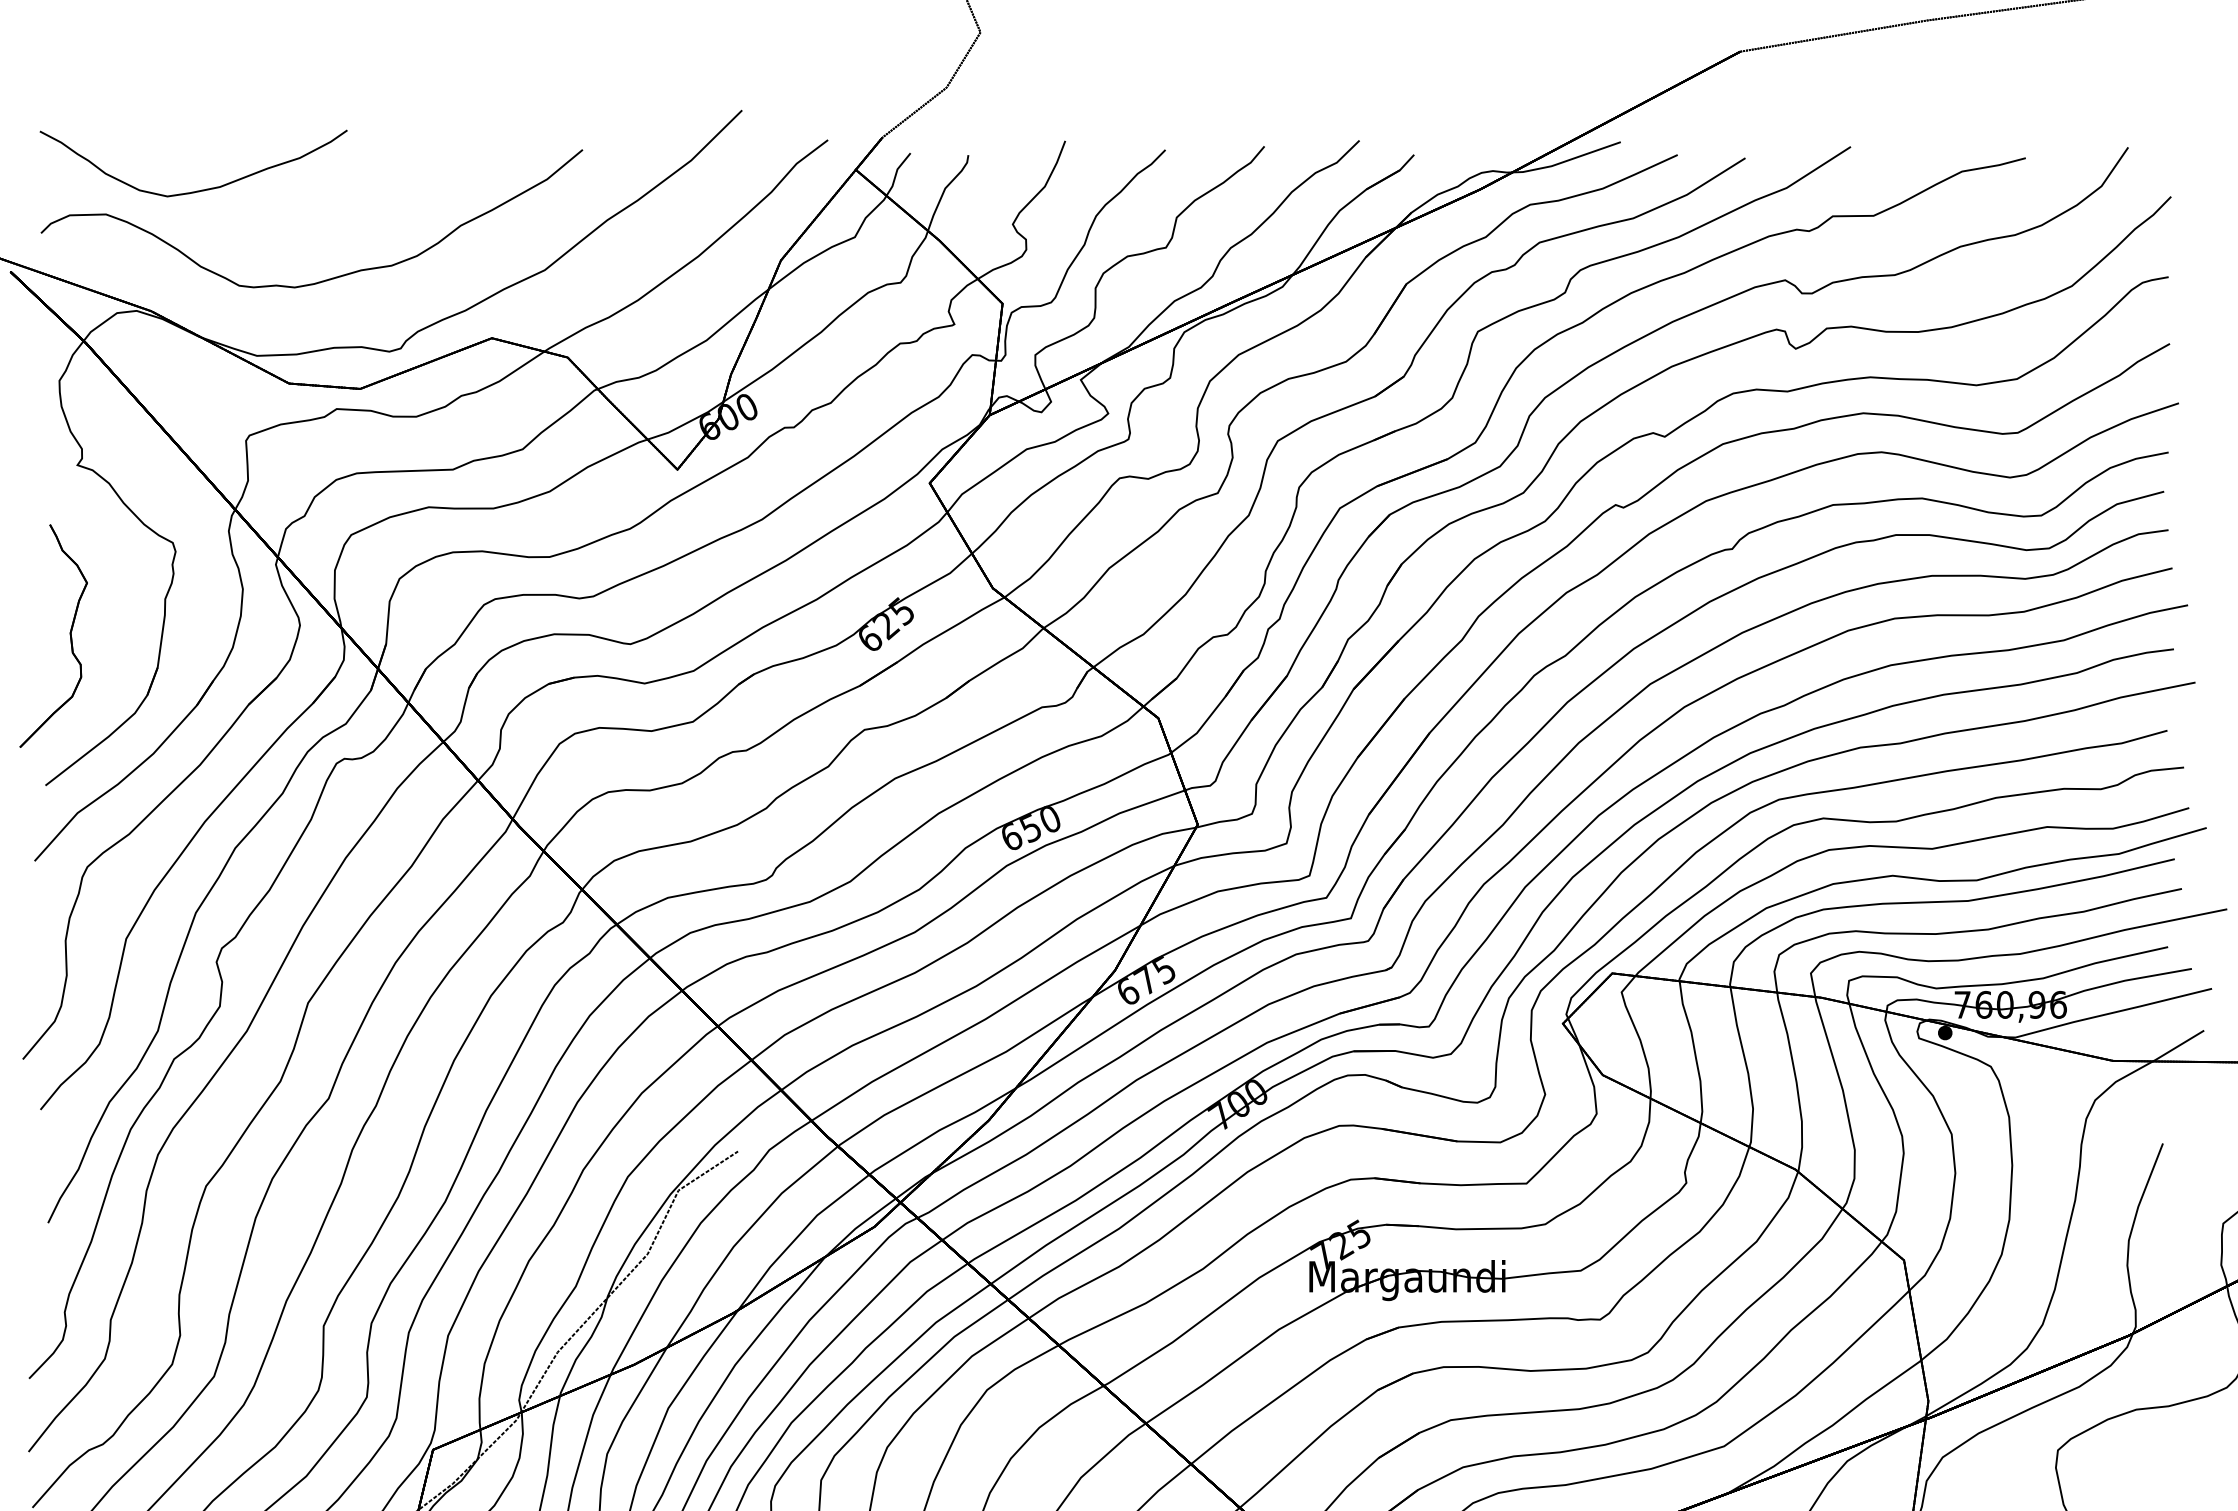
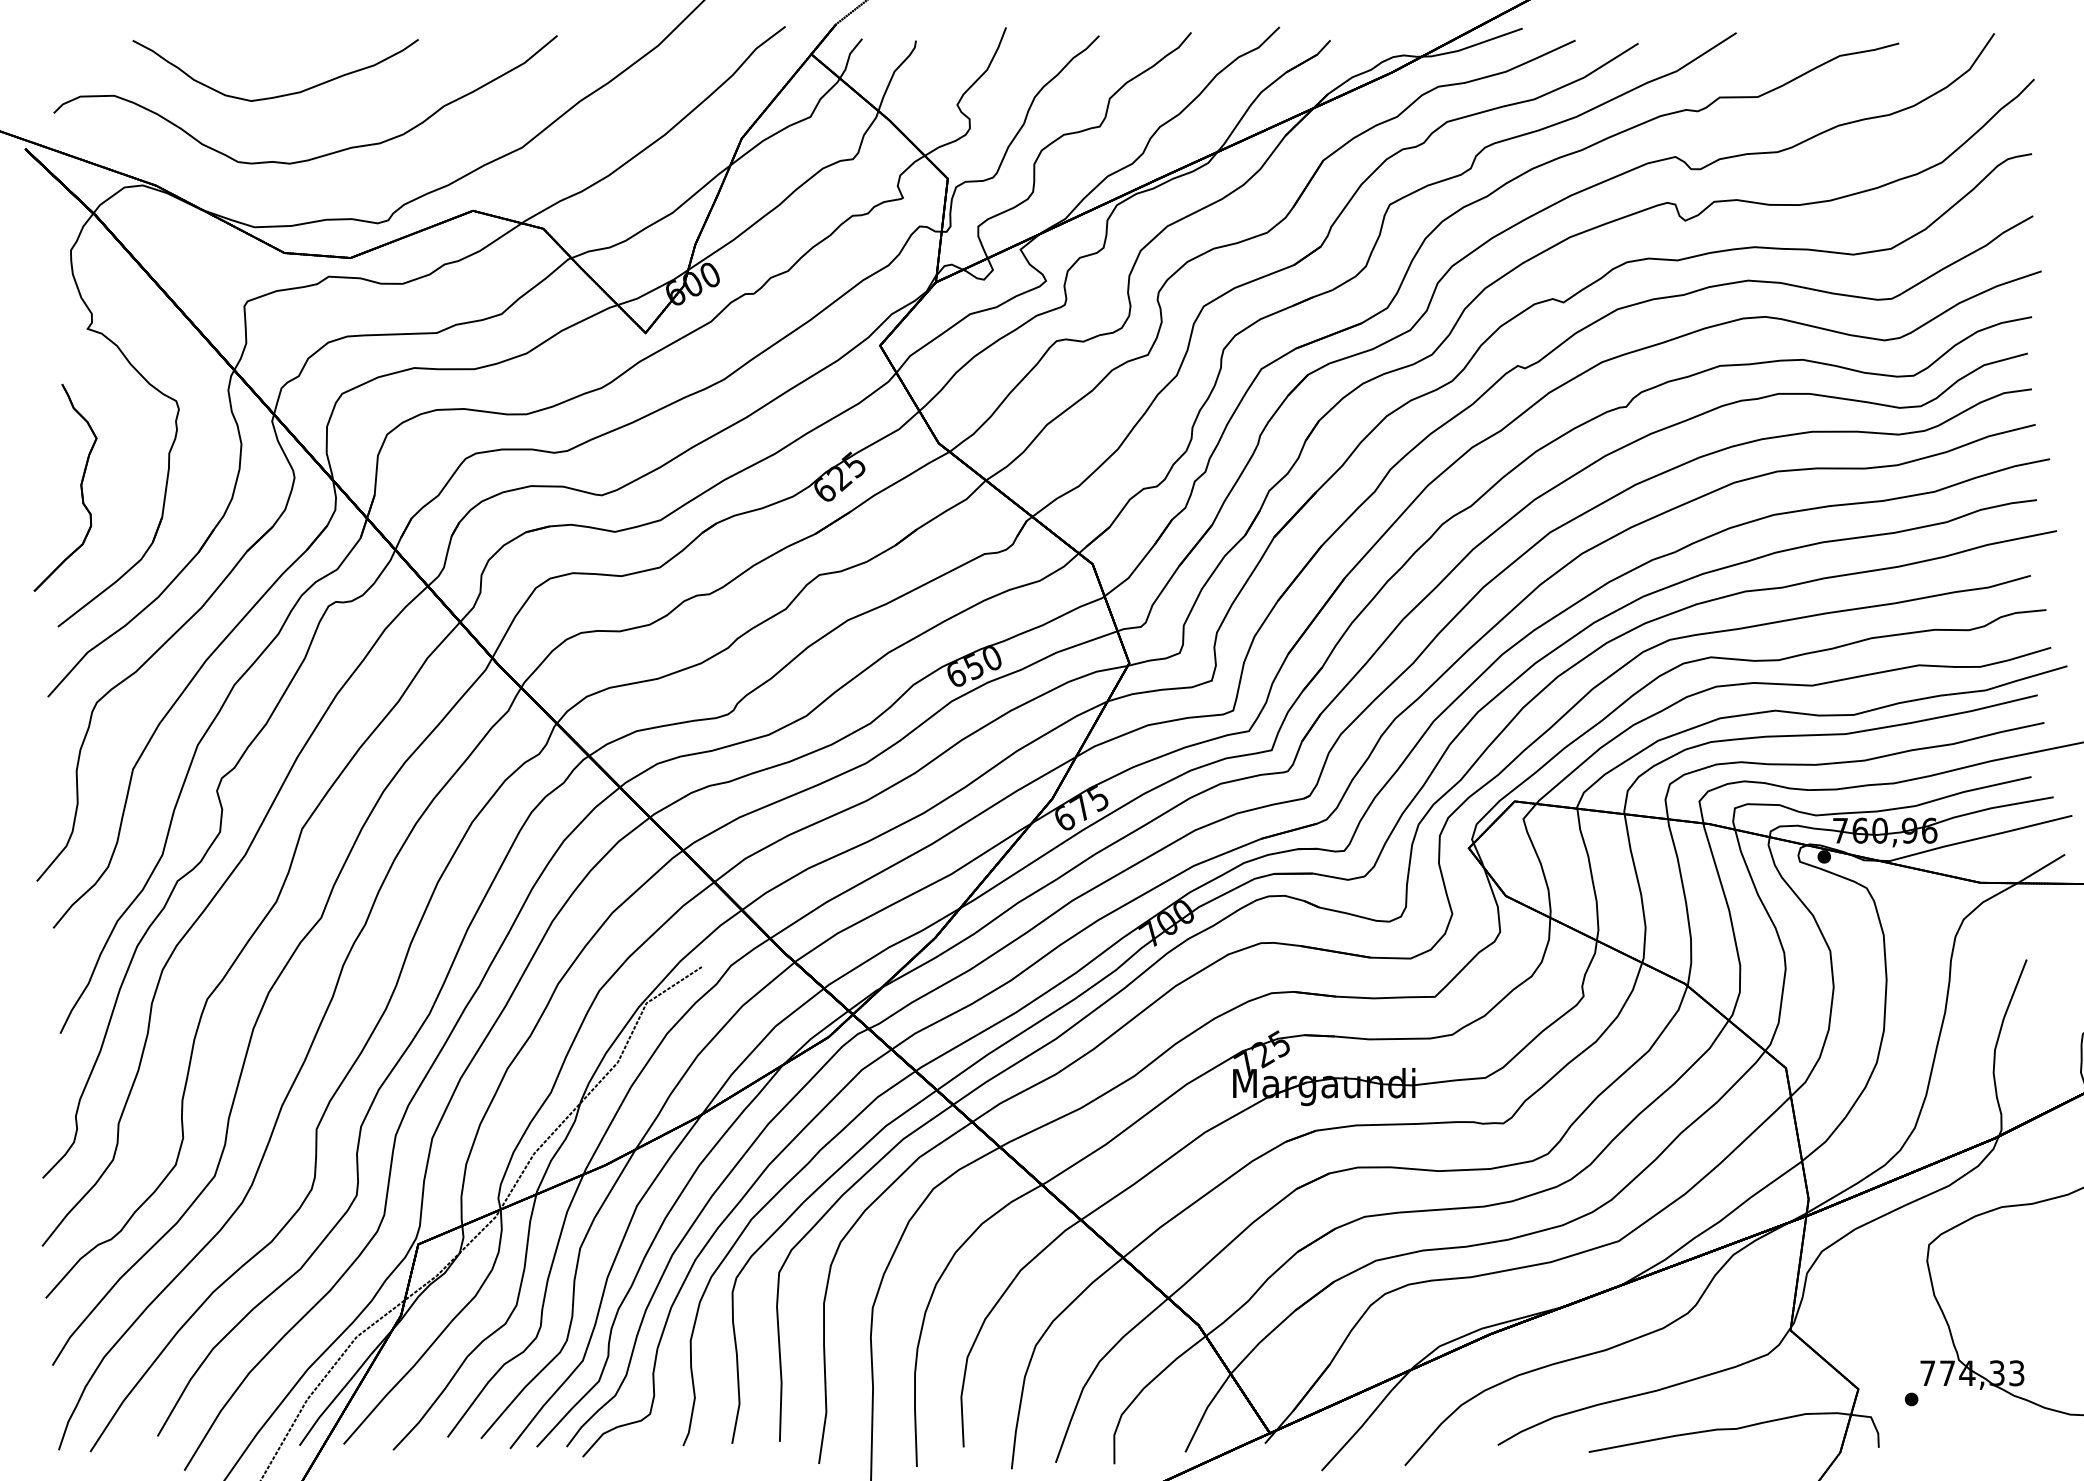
part: (196, 190) -> (278, 95), moved

